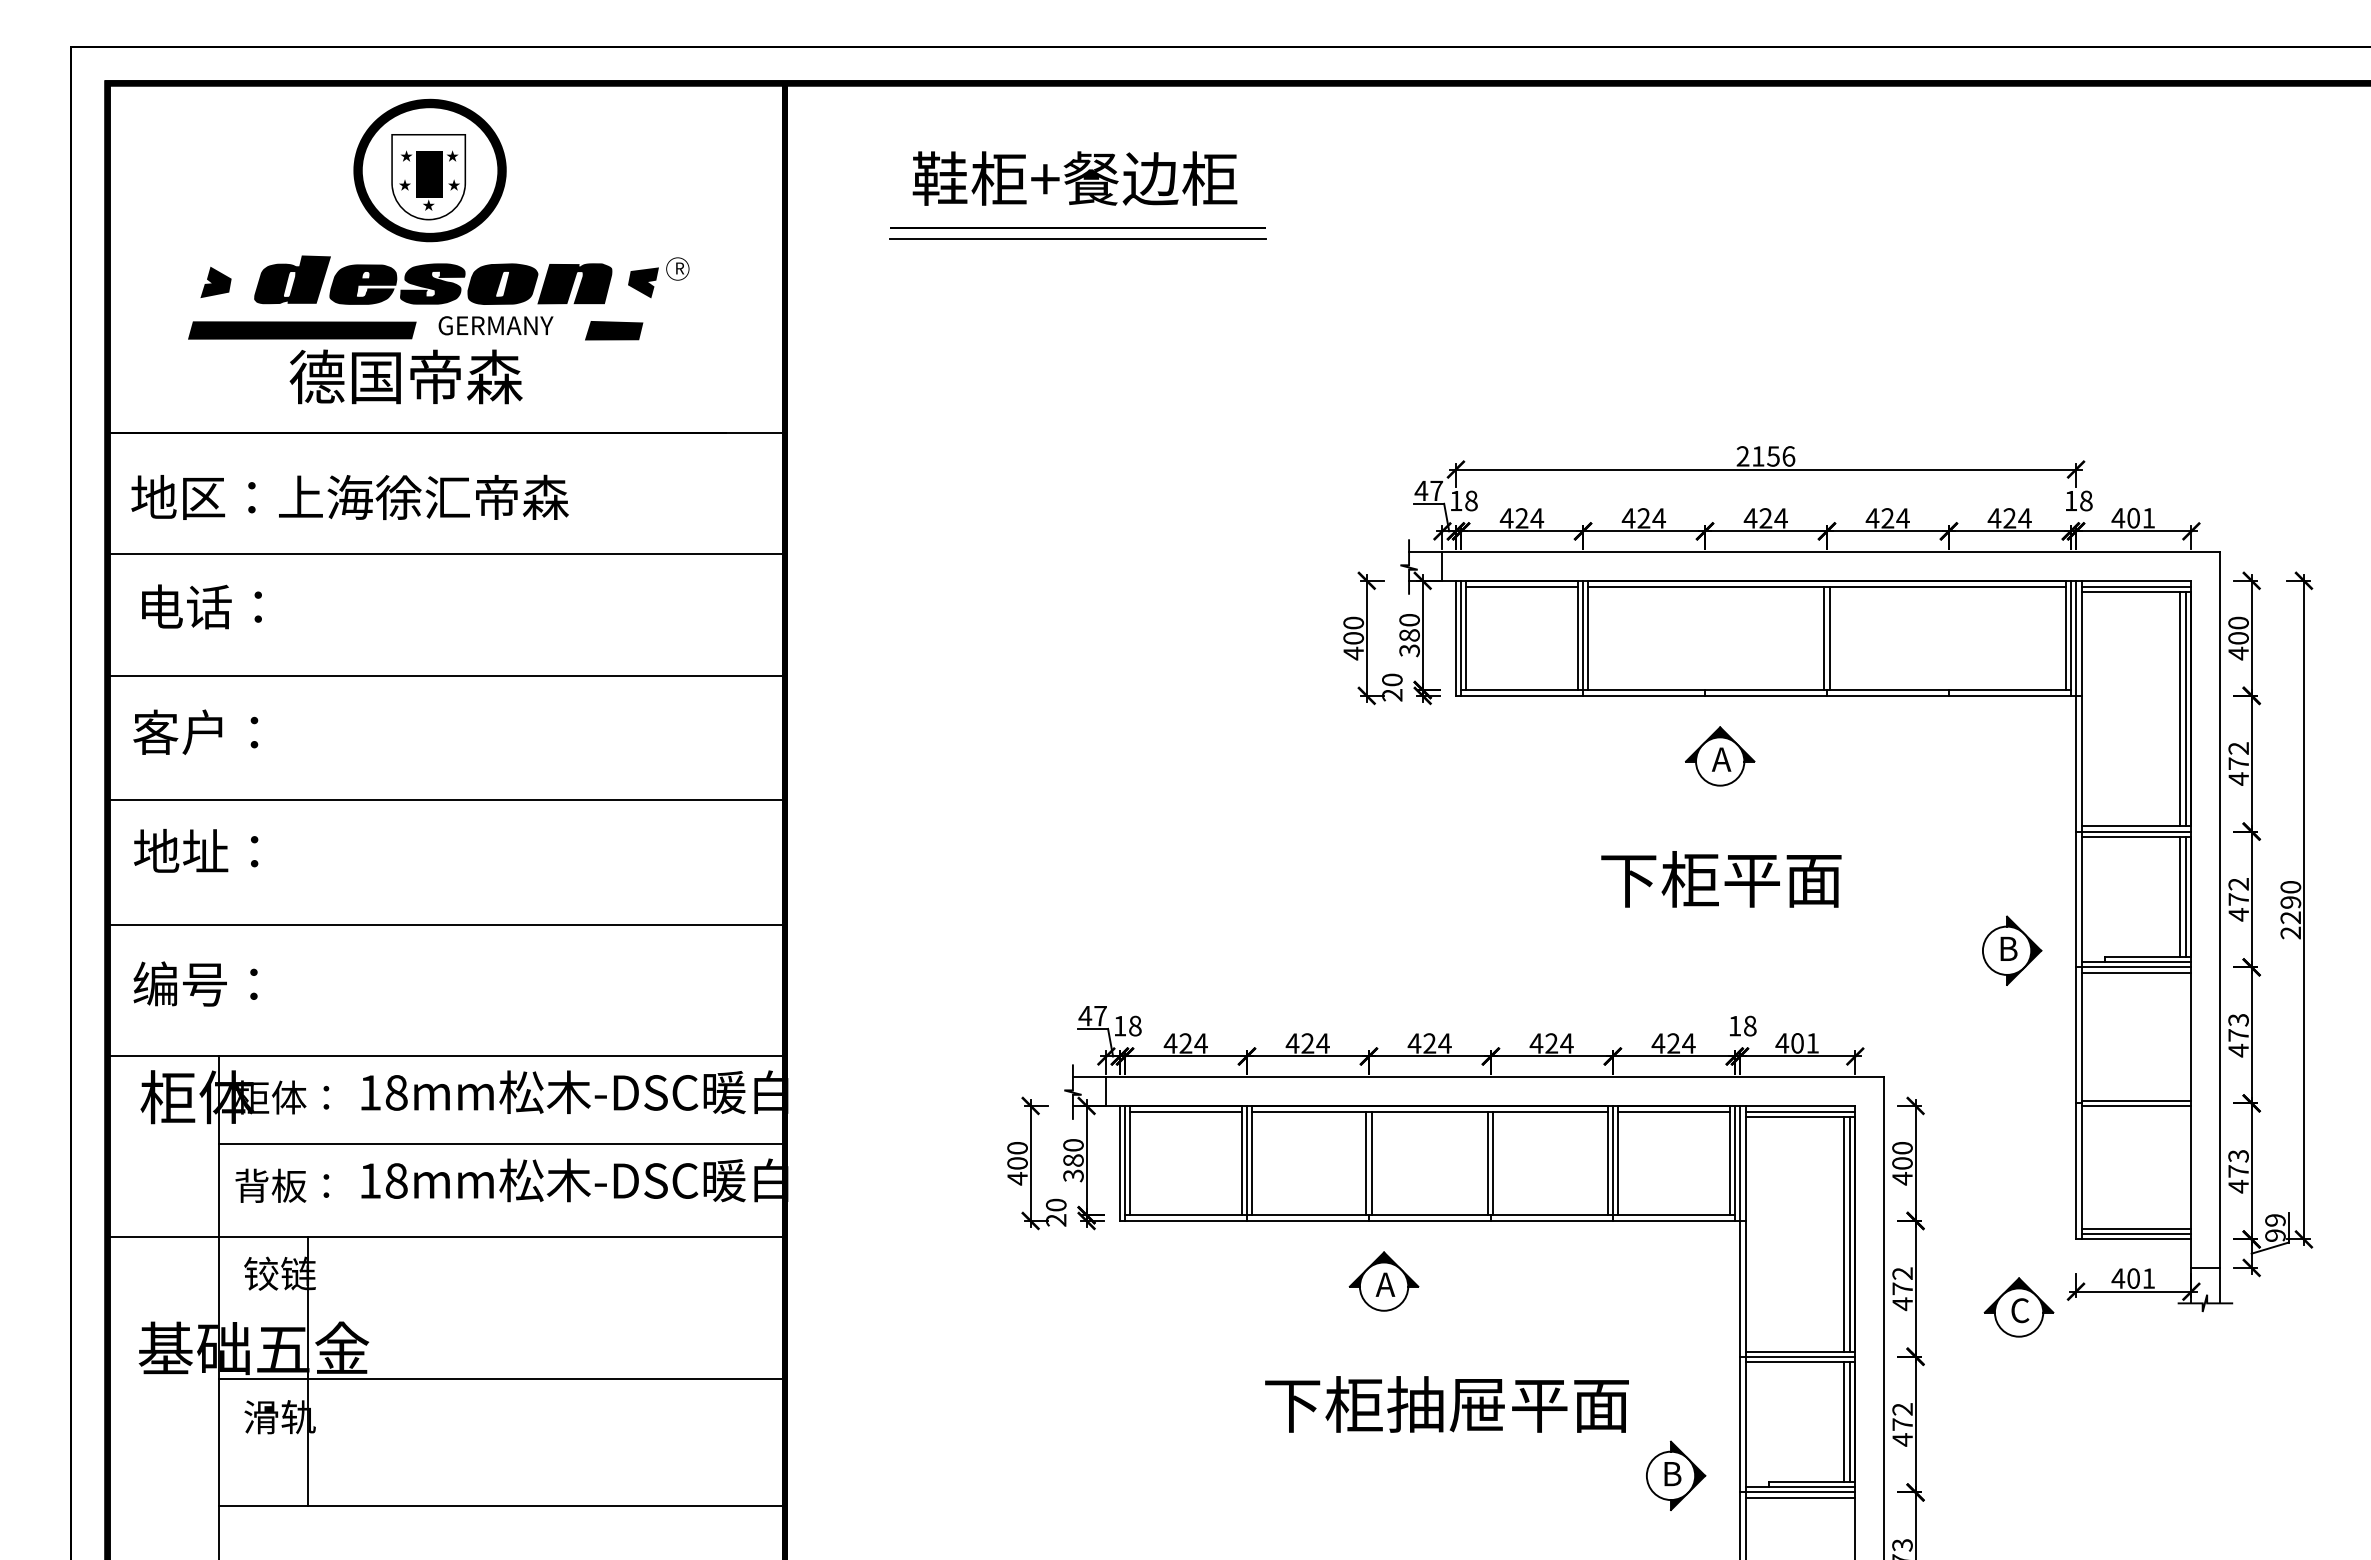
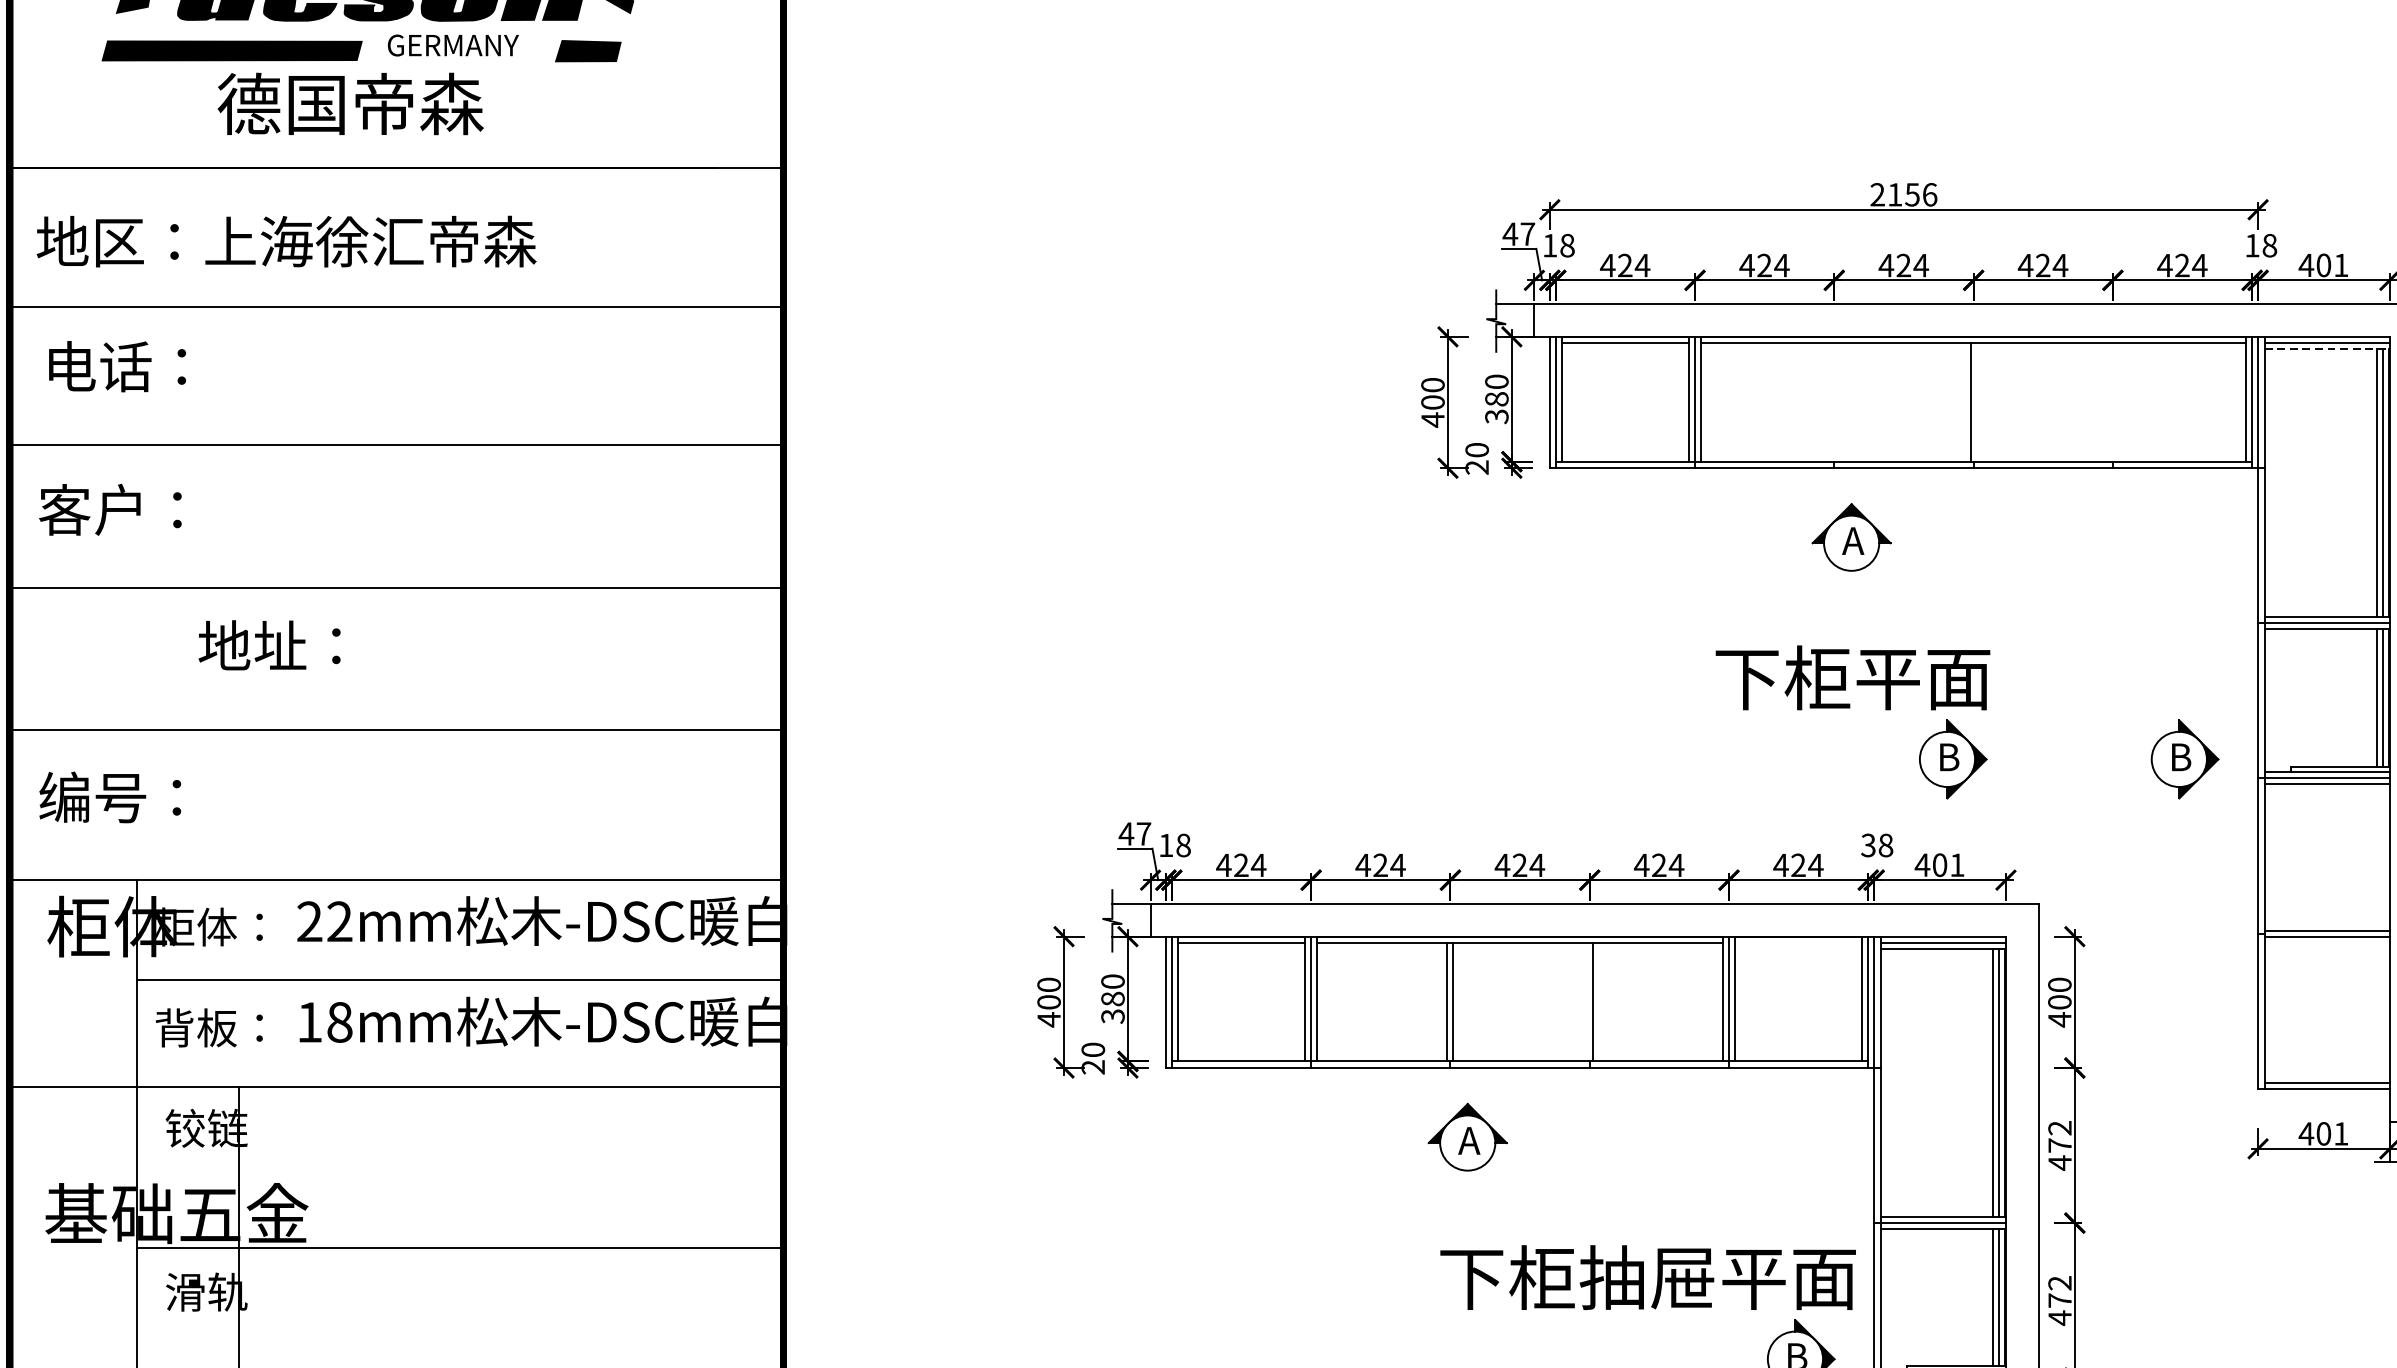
line: (2136, 591) -> (2327, 349), solid -> dashed
line: (1829, 638) -> (1976, 402), removed
text: (196, 850) -> (270, 644), moved
part: (1809, 950) -> (1953, 759), added
text: (1734, 1025) -> (1867, 844), 18 -> 38
text: (383, 1092) -> (324, 921), 18mm -> 22mm
line: (1673, 1111) -> (1798, 943), removed
line: (1488, 1163) -> (1586, 1002), removed
line: (2136, 1229) -> (2327, 1077), removed
part: (2018, 1307) -> (2192, 1166), removed
text: (1446, 1404) -> (1647, 1277), moved

